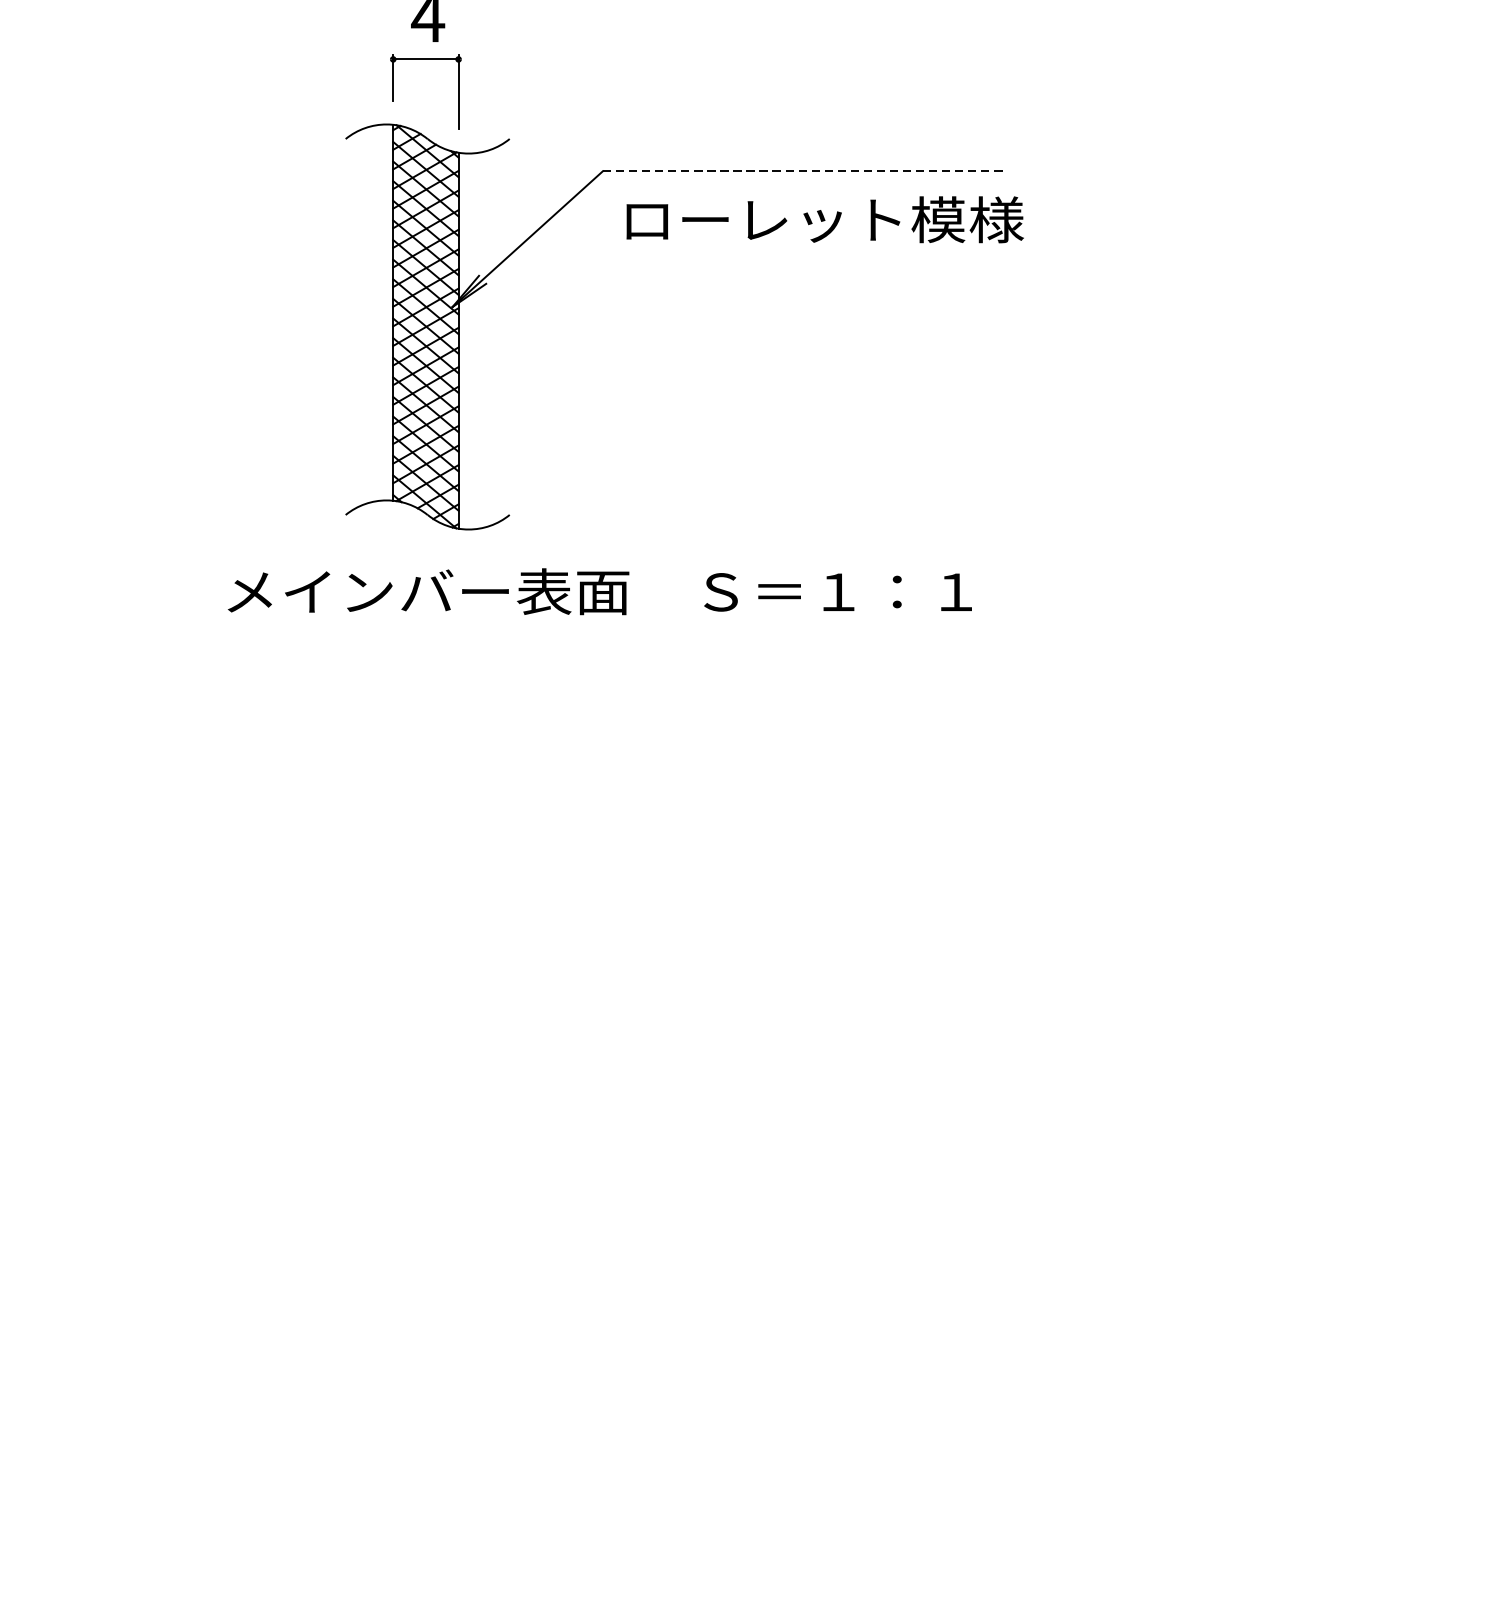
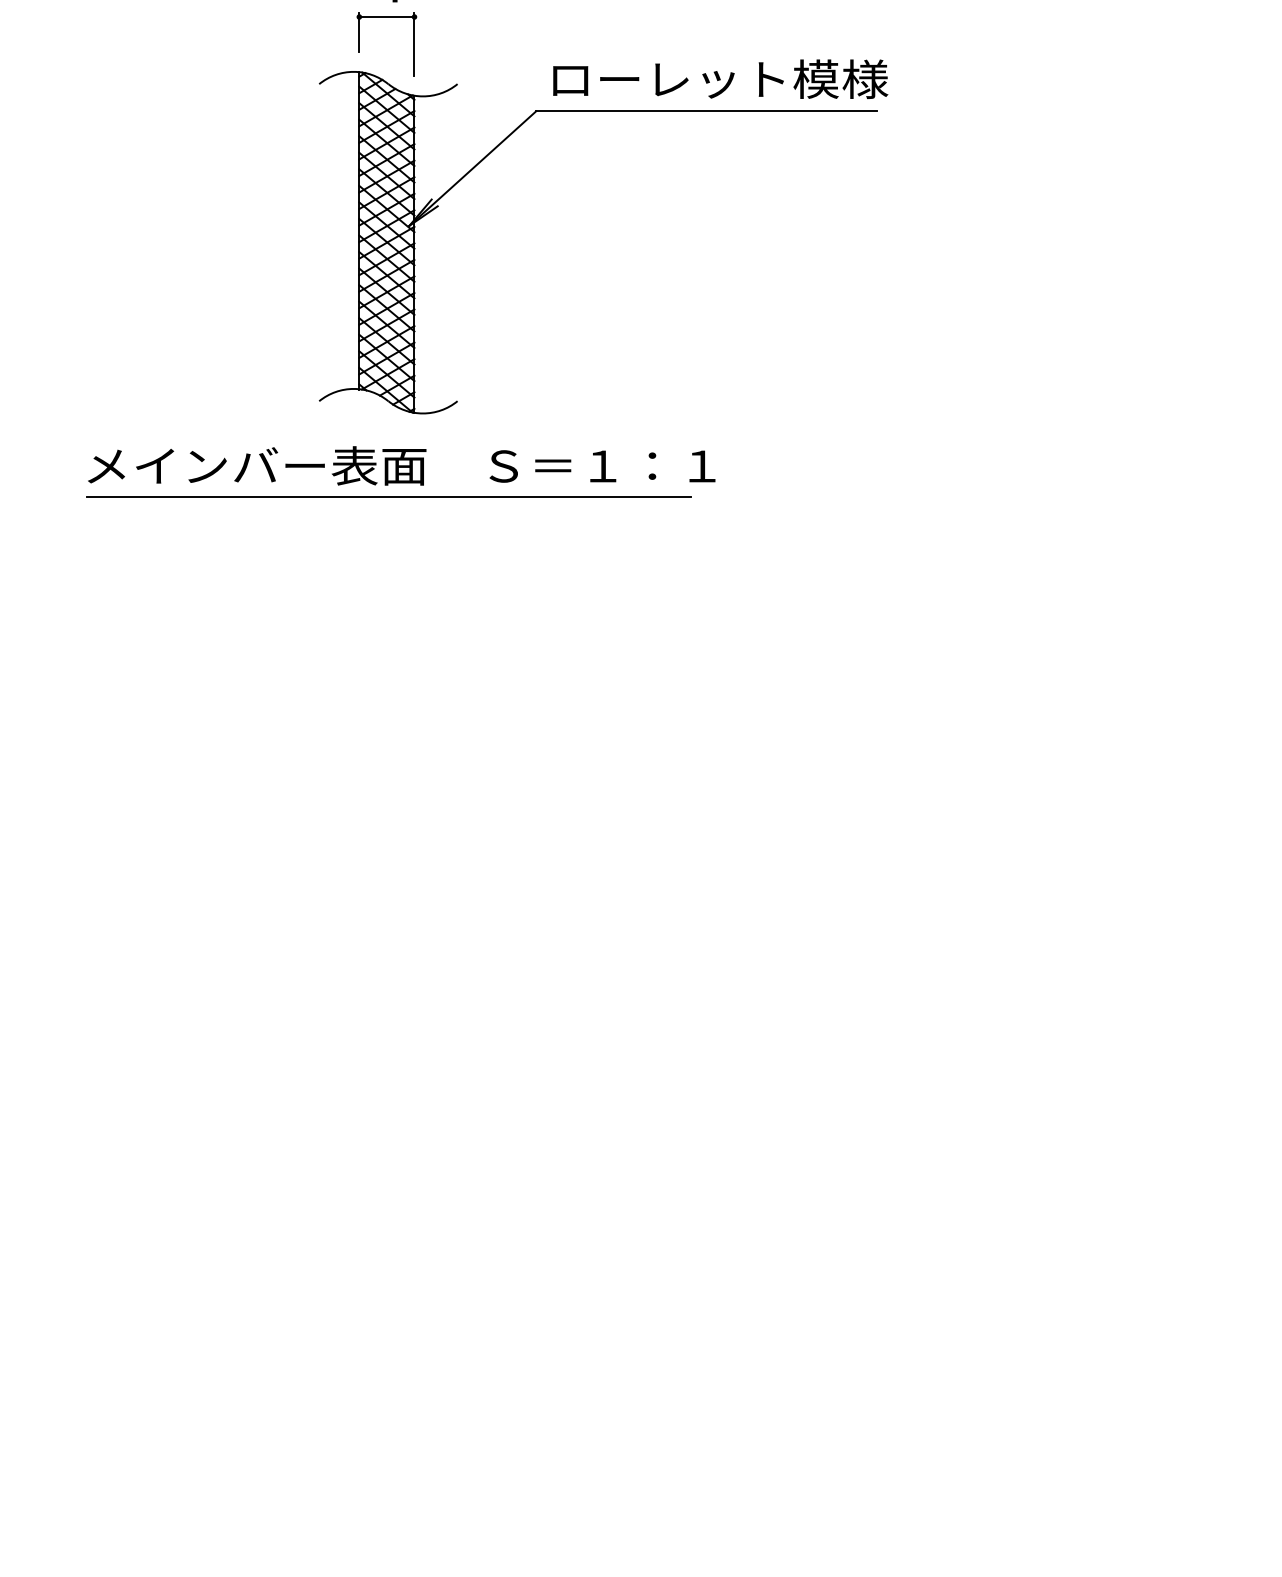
line: (806, 171) -> (707, 111), dashed -> solid
text: (825, 218) -> (720, 78), moved
text: (599, 591) -> (401, 465), moved
line: (427, 629) -> (388, 497), added

